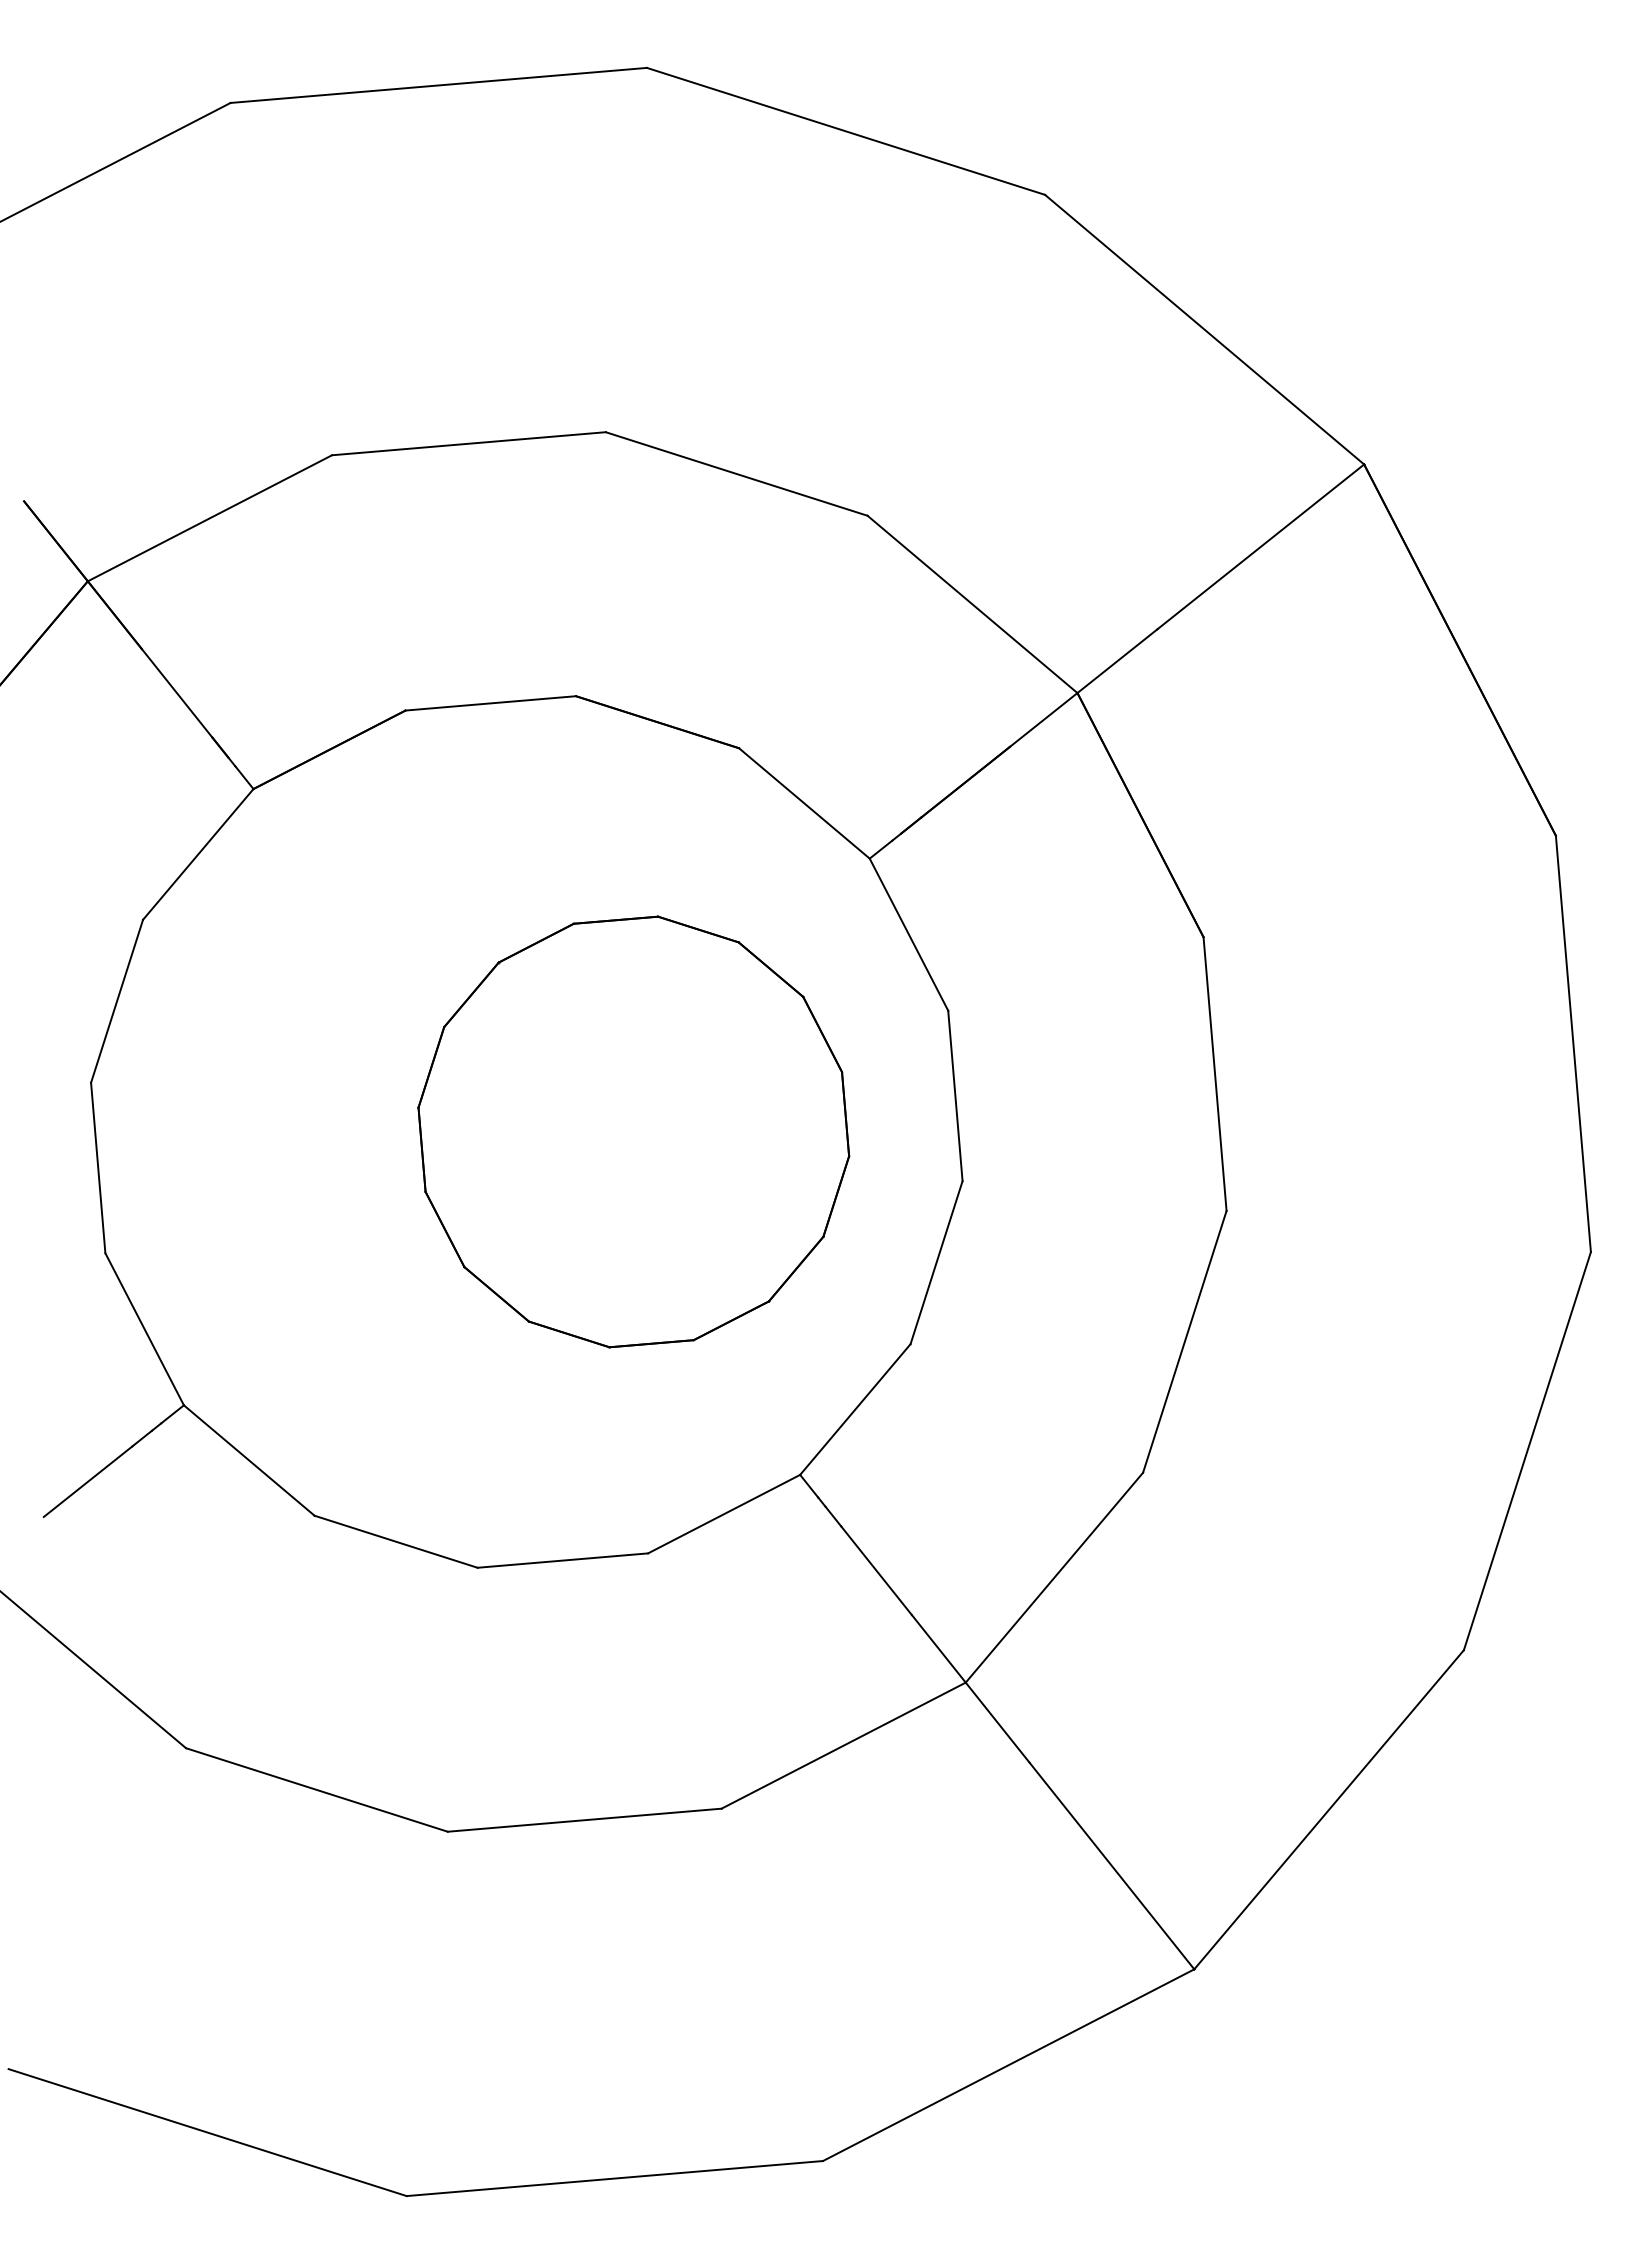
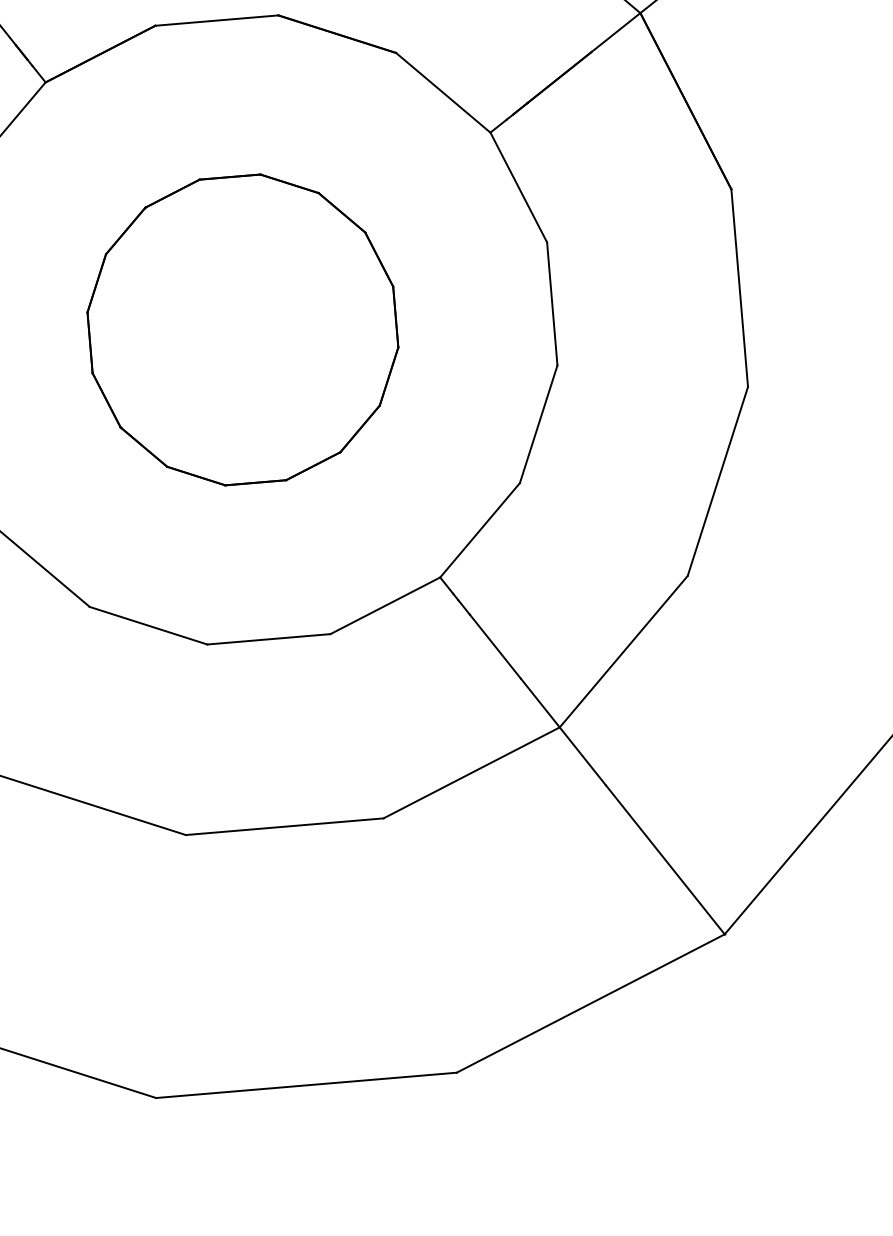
part: (633, 1131) -> (242, 329), moved

